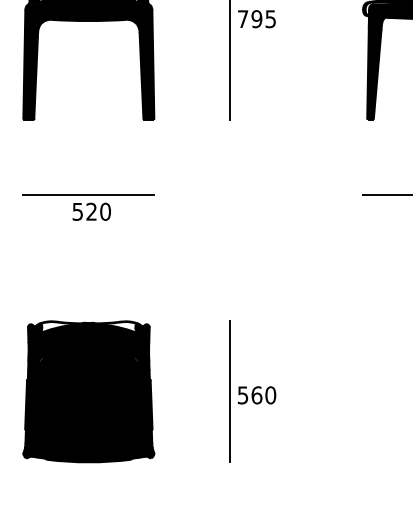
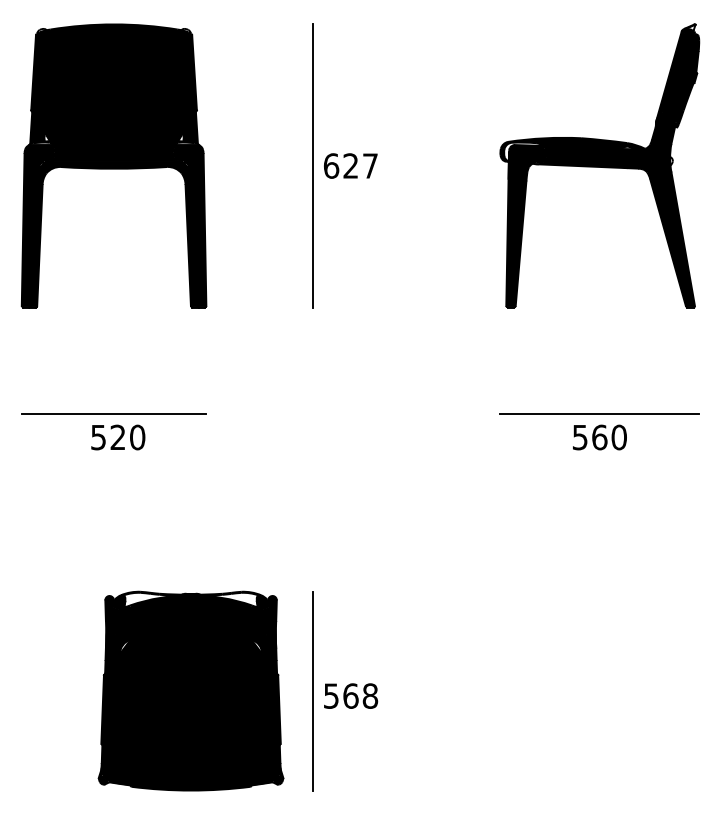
text: (256, 18) -> (350, 165), 795 -> 627
part: (88, 391) -> (190, 690), moved
text: (270, 394) -> (370, 695), 560 -> 568

